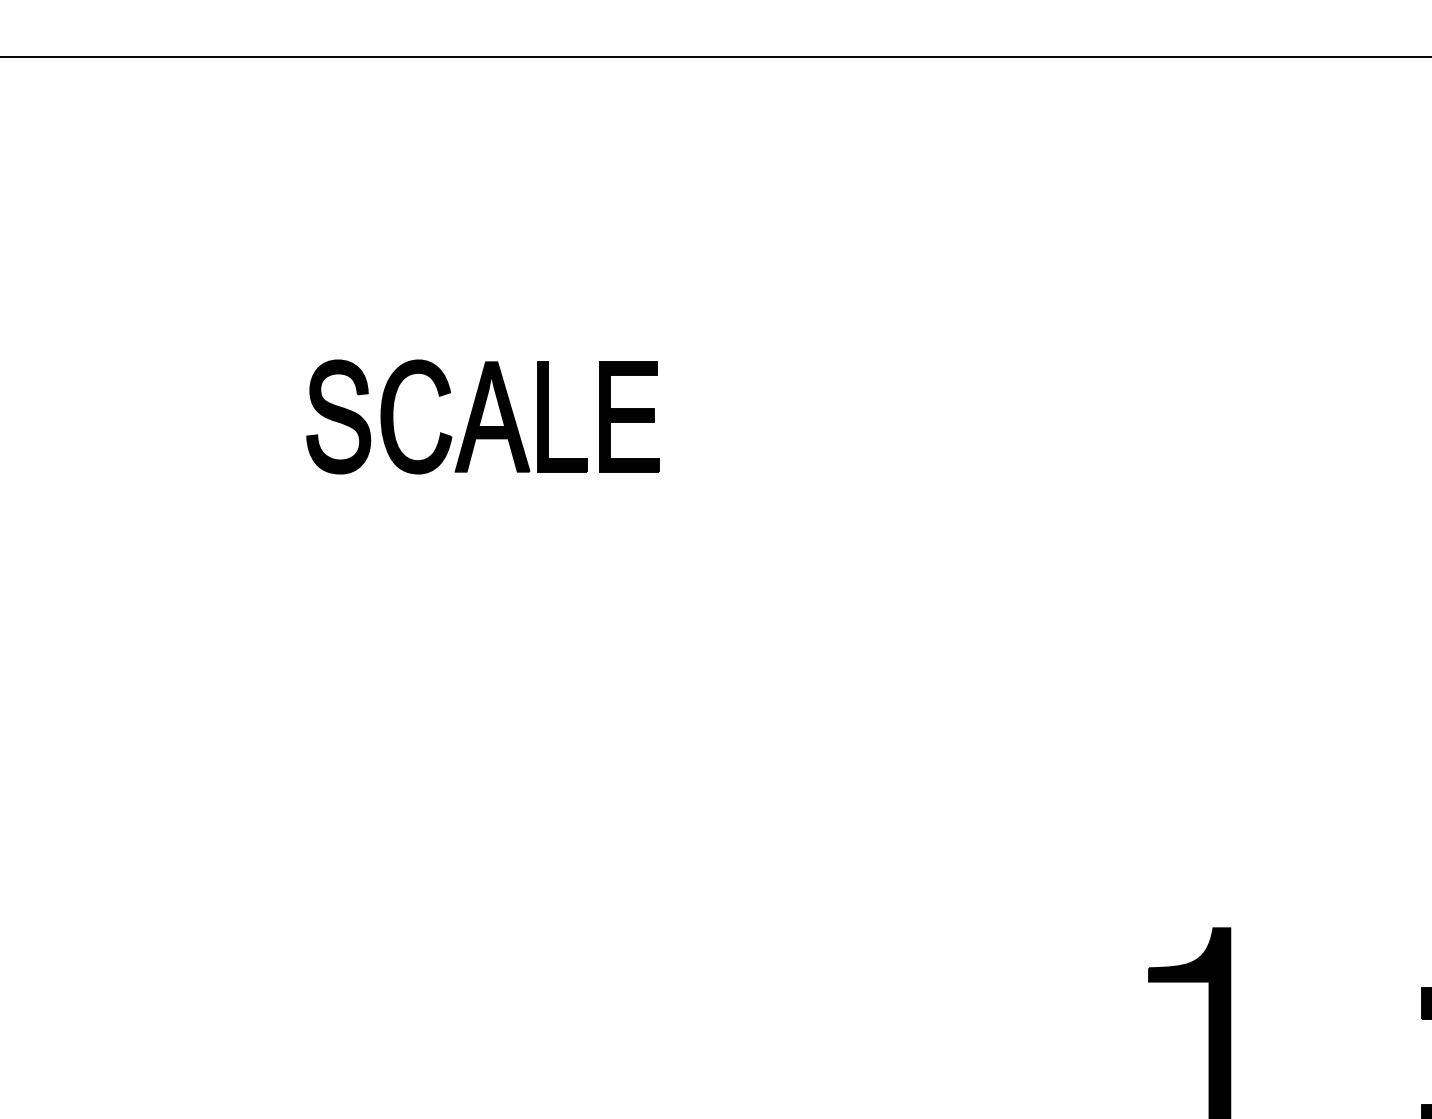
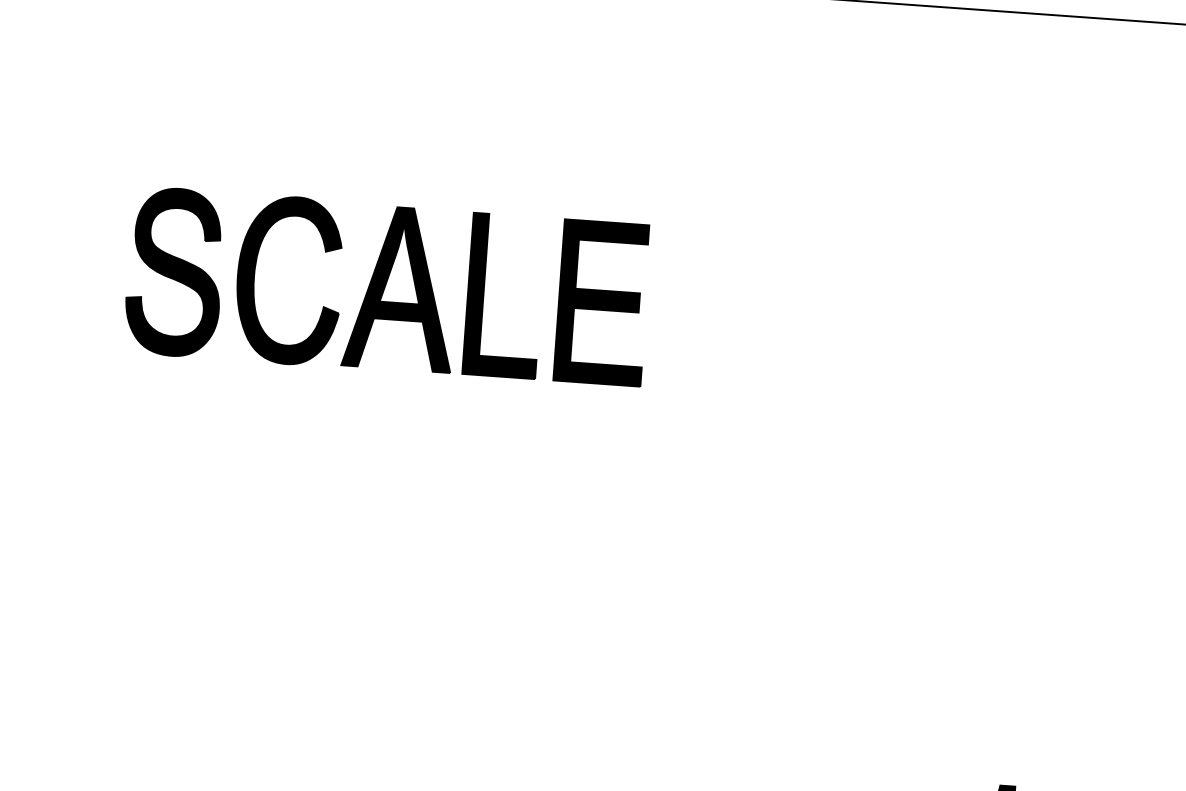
part: (482, 416) -> (386, 287), size x1.67

